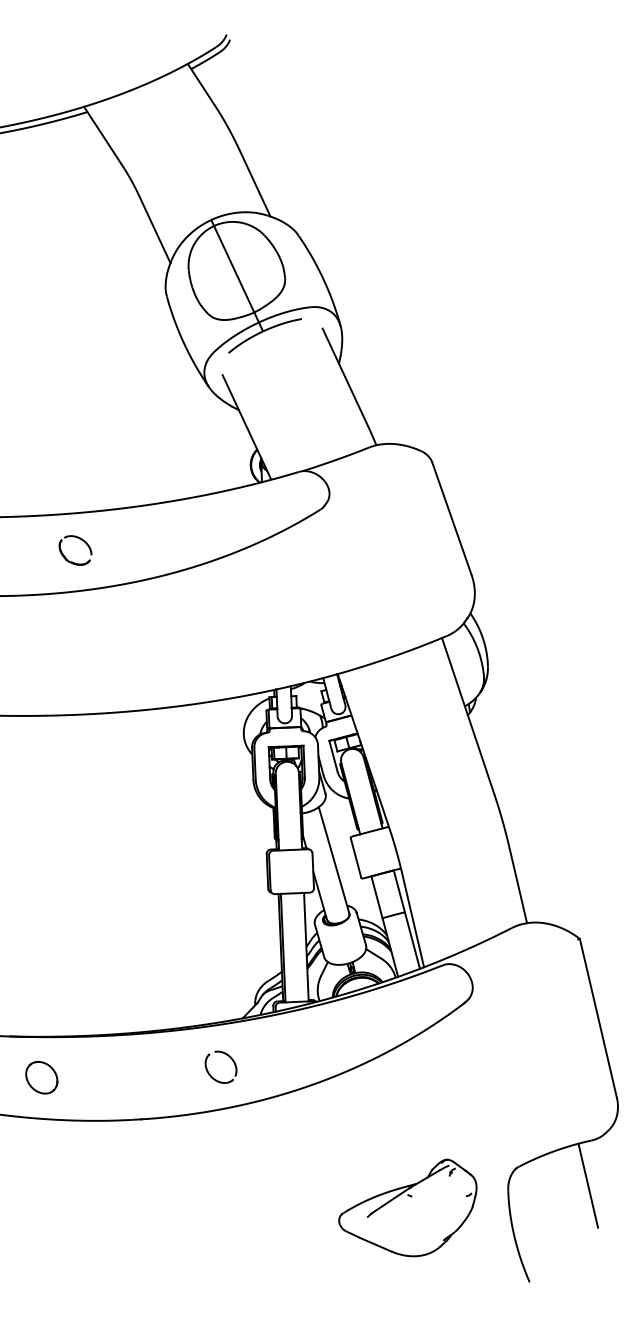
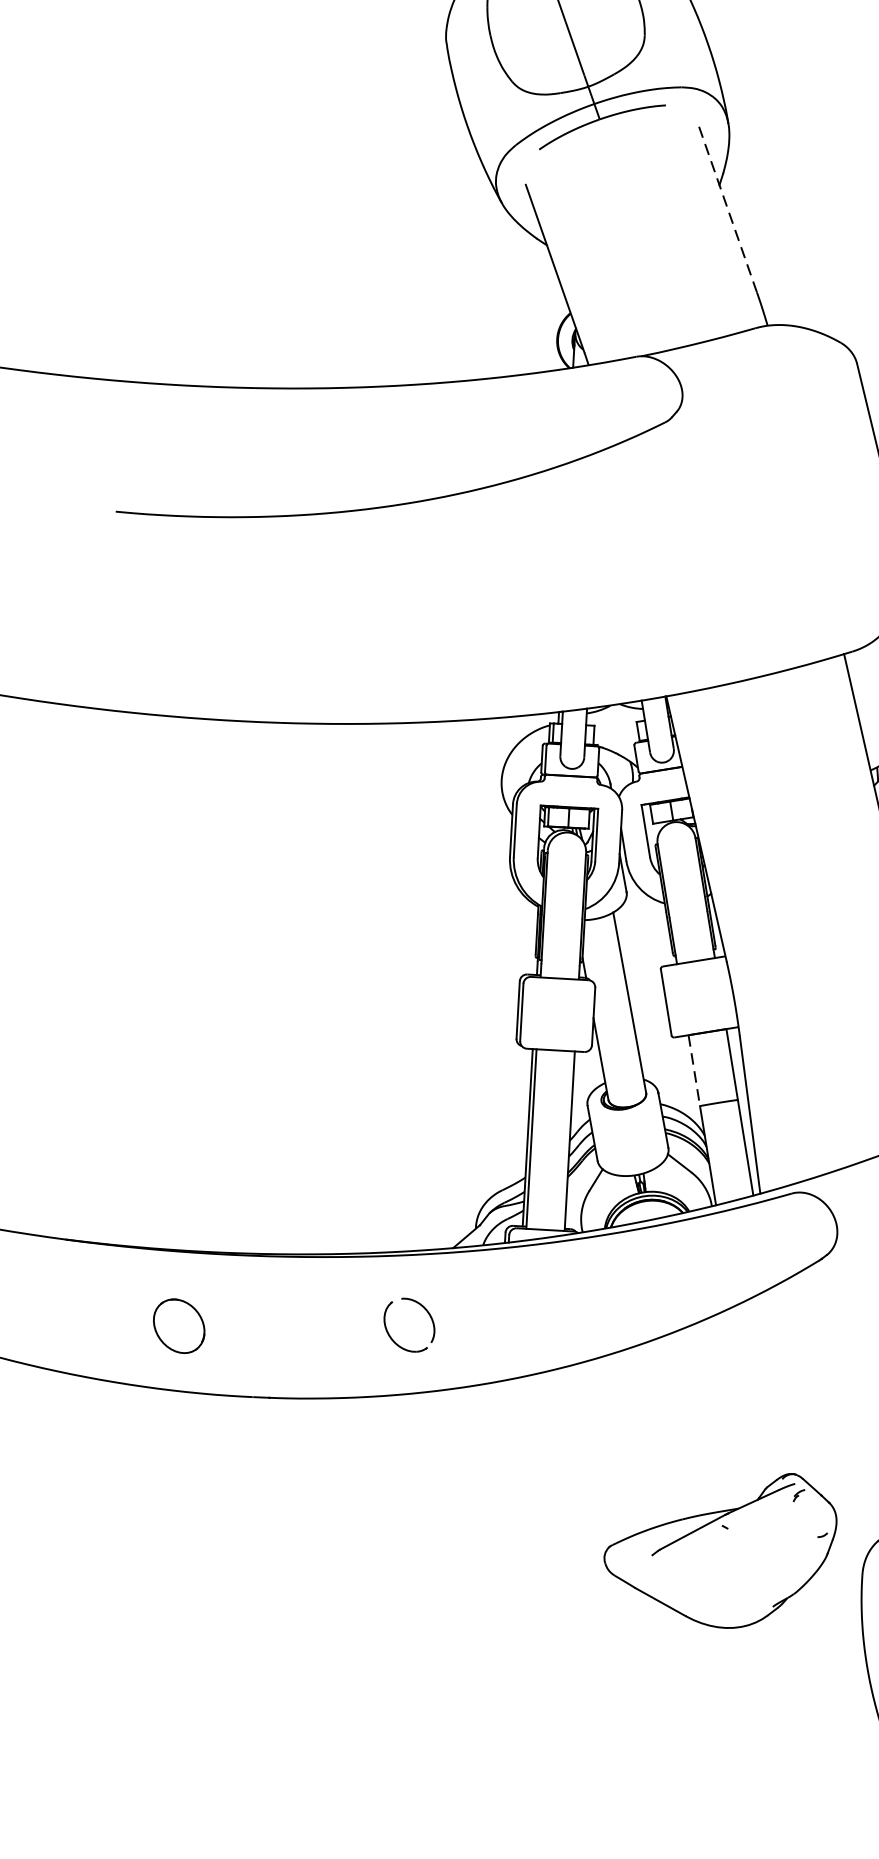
line: (345, 377) -> (727, 208), solid -> dashed
part: (82, 541) -> (267, 435), removed
line: (376, 897) -> (693, 1070), solid -> dashed
part: (41, 1077) -> (178, 1325), moved
part: (407, 1207) -> (719, 1546), moved

